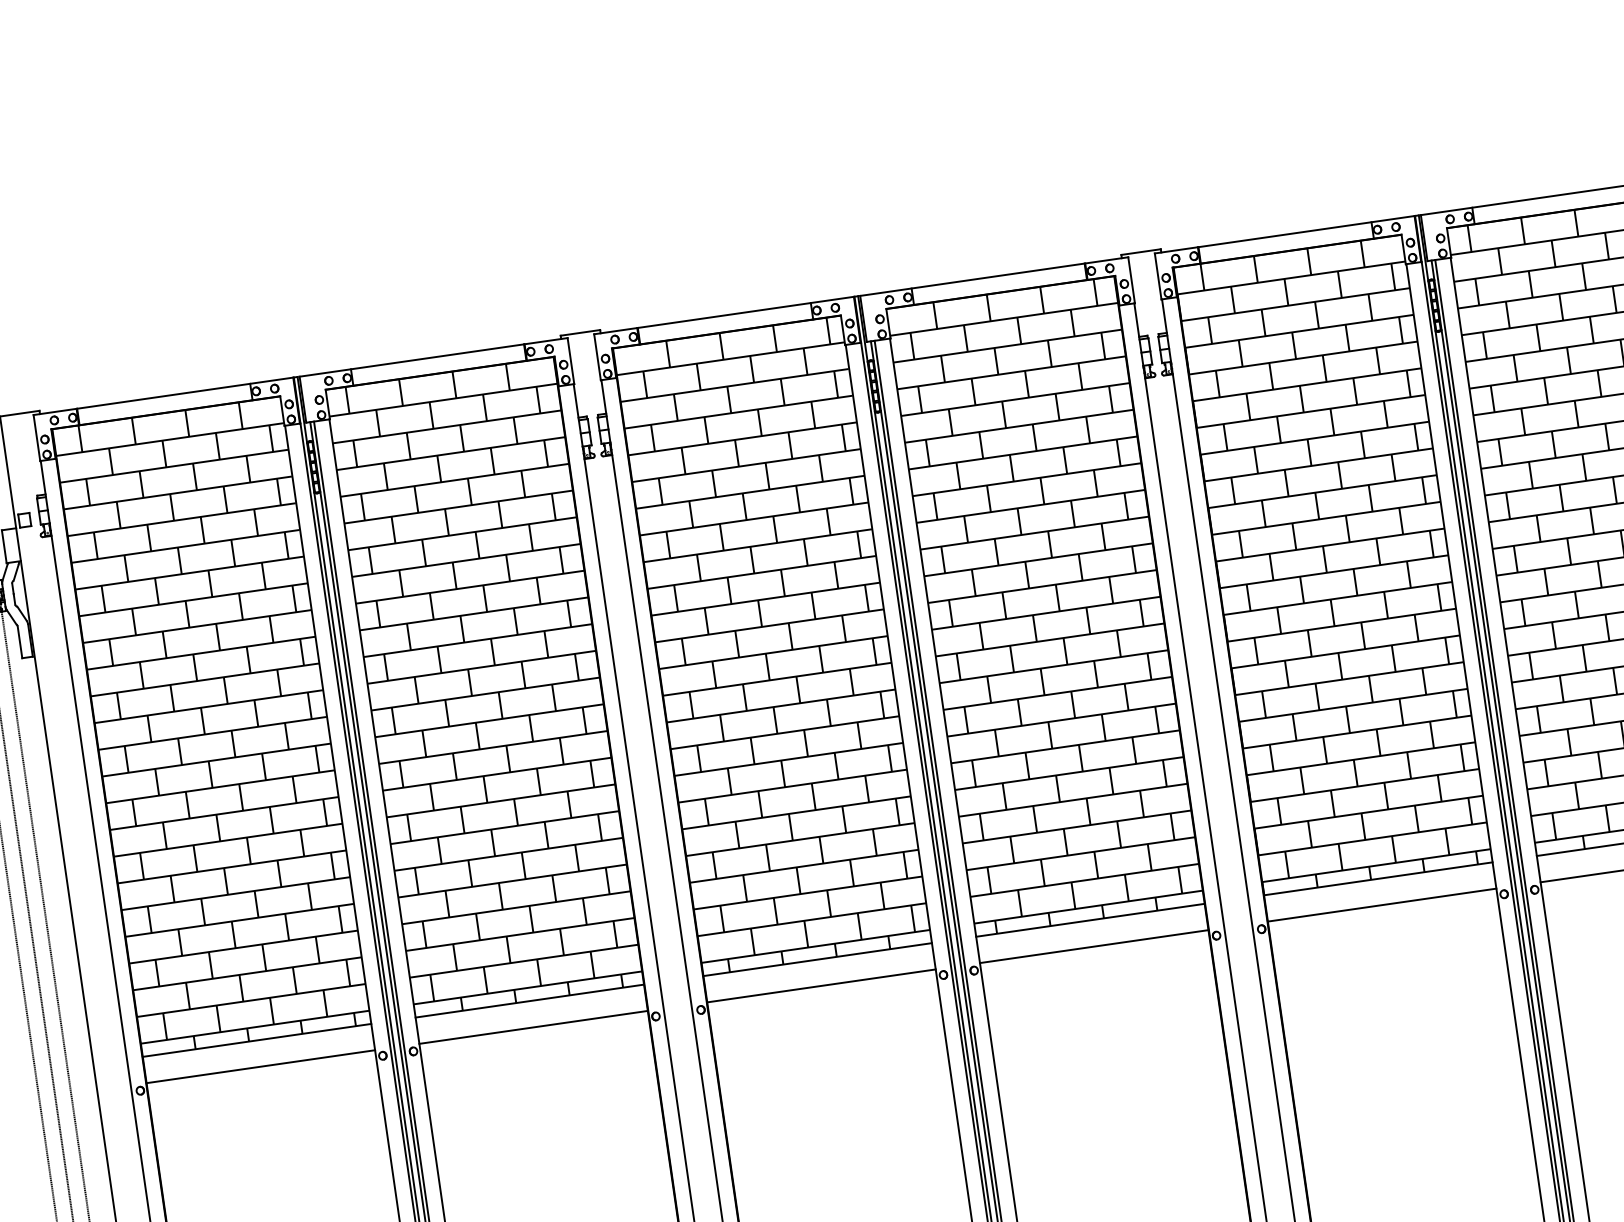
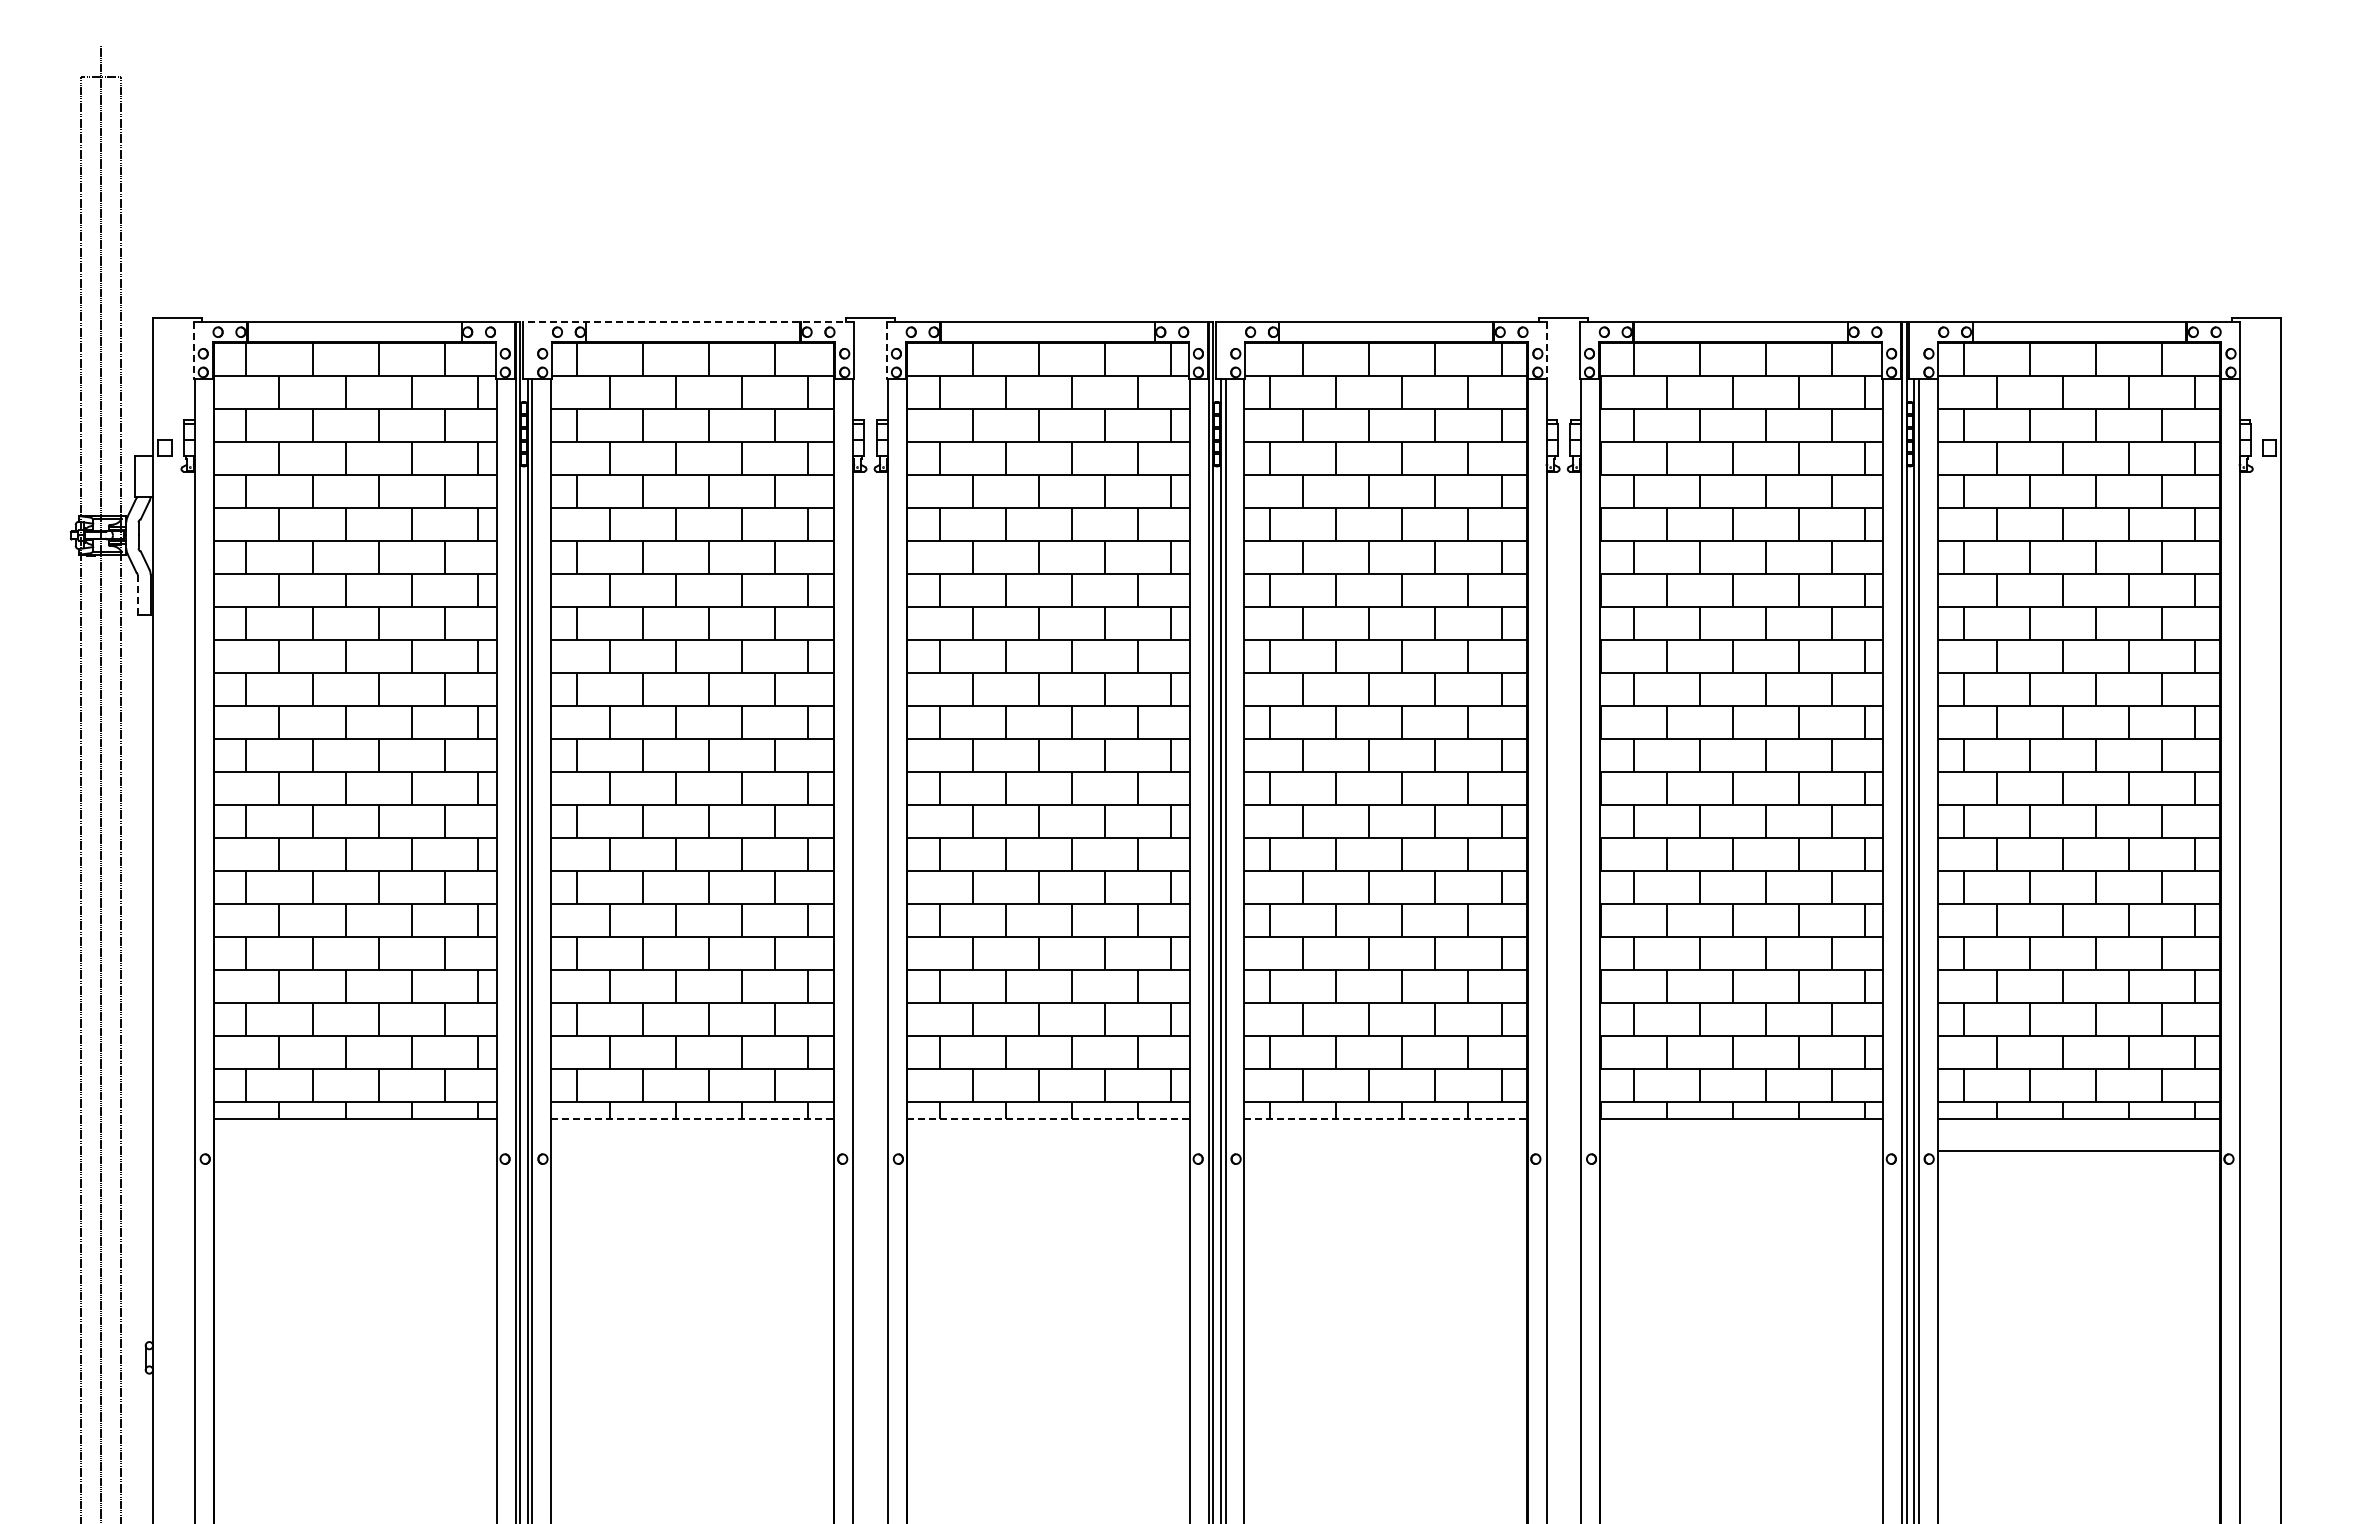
line: (1131, 281) -> (1547, 351), solid -> dashed
line: (433, 357) -> (688, 322), solid -> dashed
line: (597, 358) -> (886, 351), solid -> dashed
line: (36, 438) -> (193, 351), solid -> dashed
line: (19, 641) -> (137, 594), solid -> dashed
line: (1382, 905) -> (1741, 1151), removed
line: (1091, 920) -> (1386, 1118), solid -> dashed
line: (1094, 947) -> (1385, 1151), removed
line: (818, 959) -> (1049, 1118), solid -> dashed
line: (821, 986) -> (1048, 1151), removed
line: (530, 1000) -> (693, 1118), solid -> dashed
line: (533, 1027) -> (692, 1151), removed
line: (261, 1067) -> (355, 1151), removed

